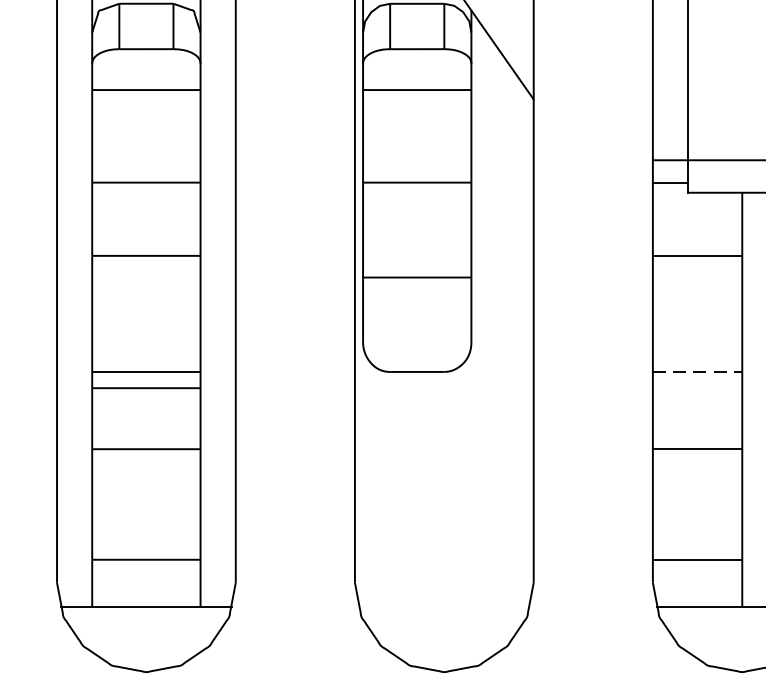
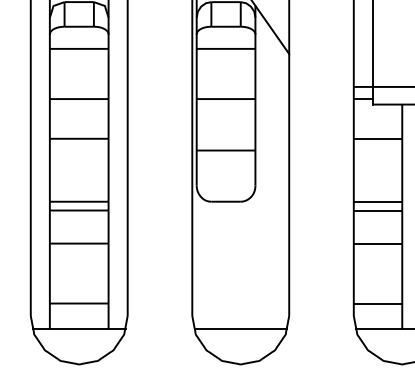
line: (698, 371) -> (378, 201), dashed -> solid
line: (696, 388) -> (377, 210), added
line: (443, 607) -> (240, 329), added

